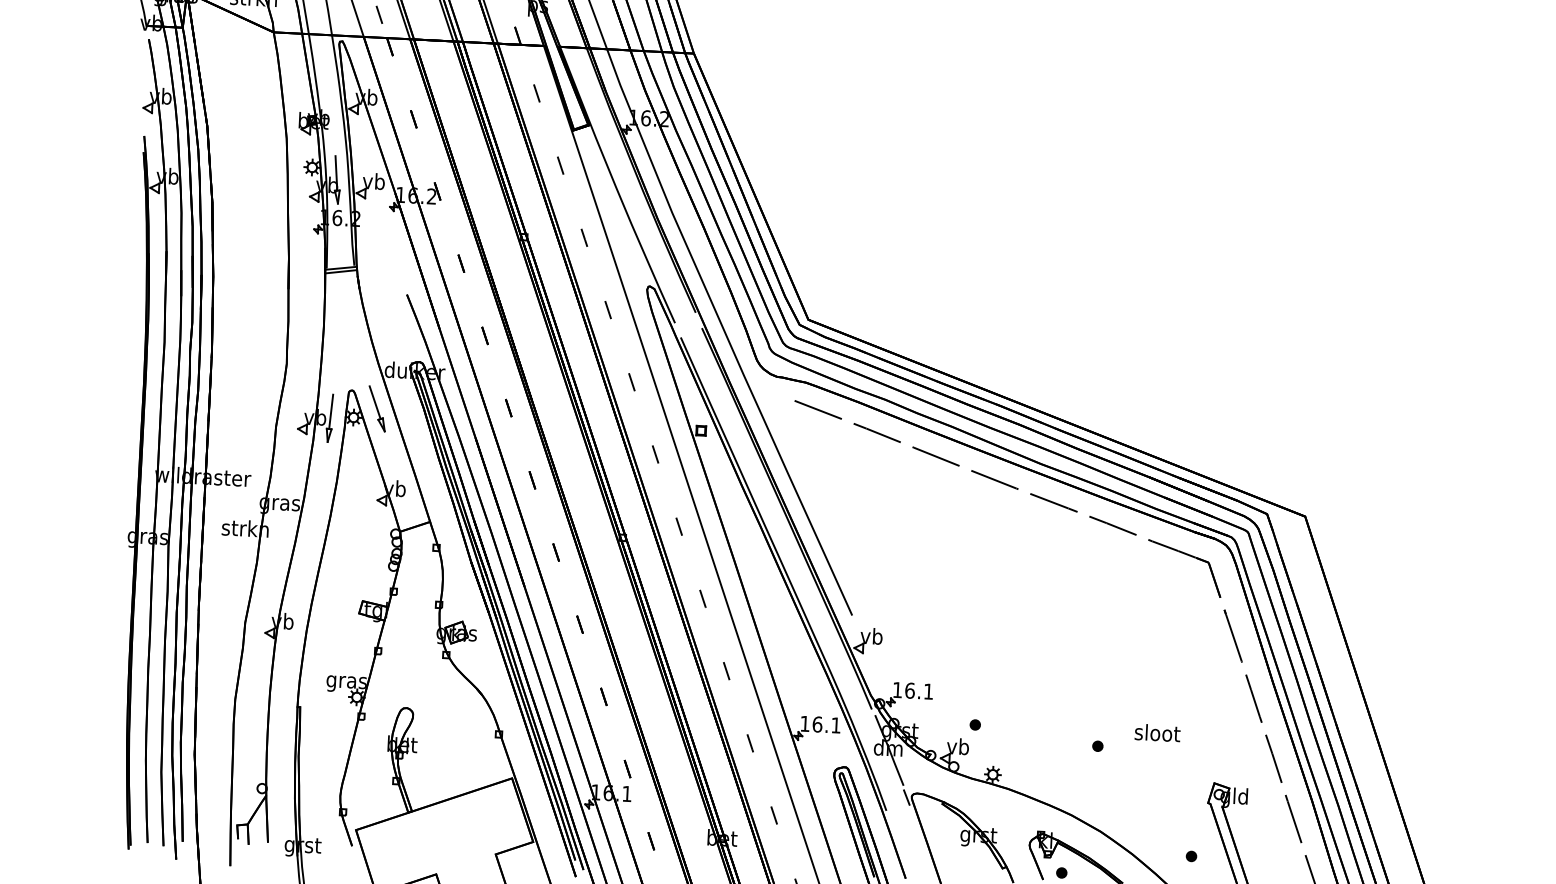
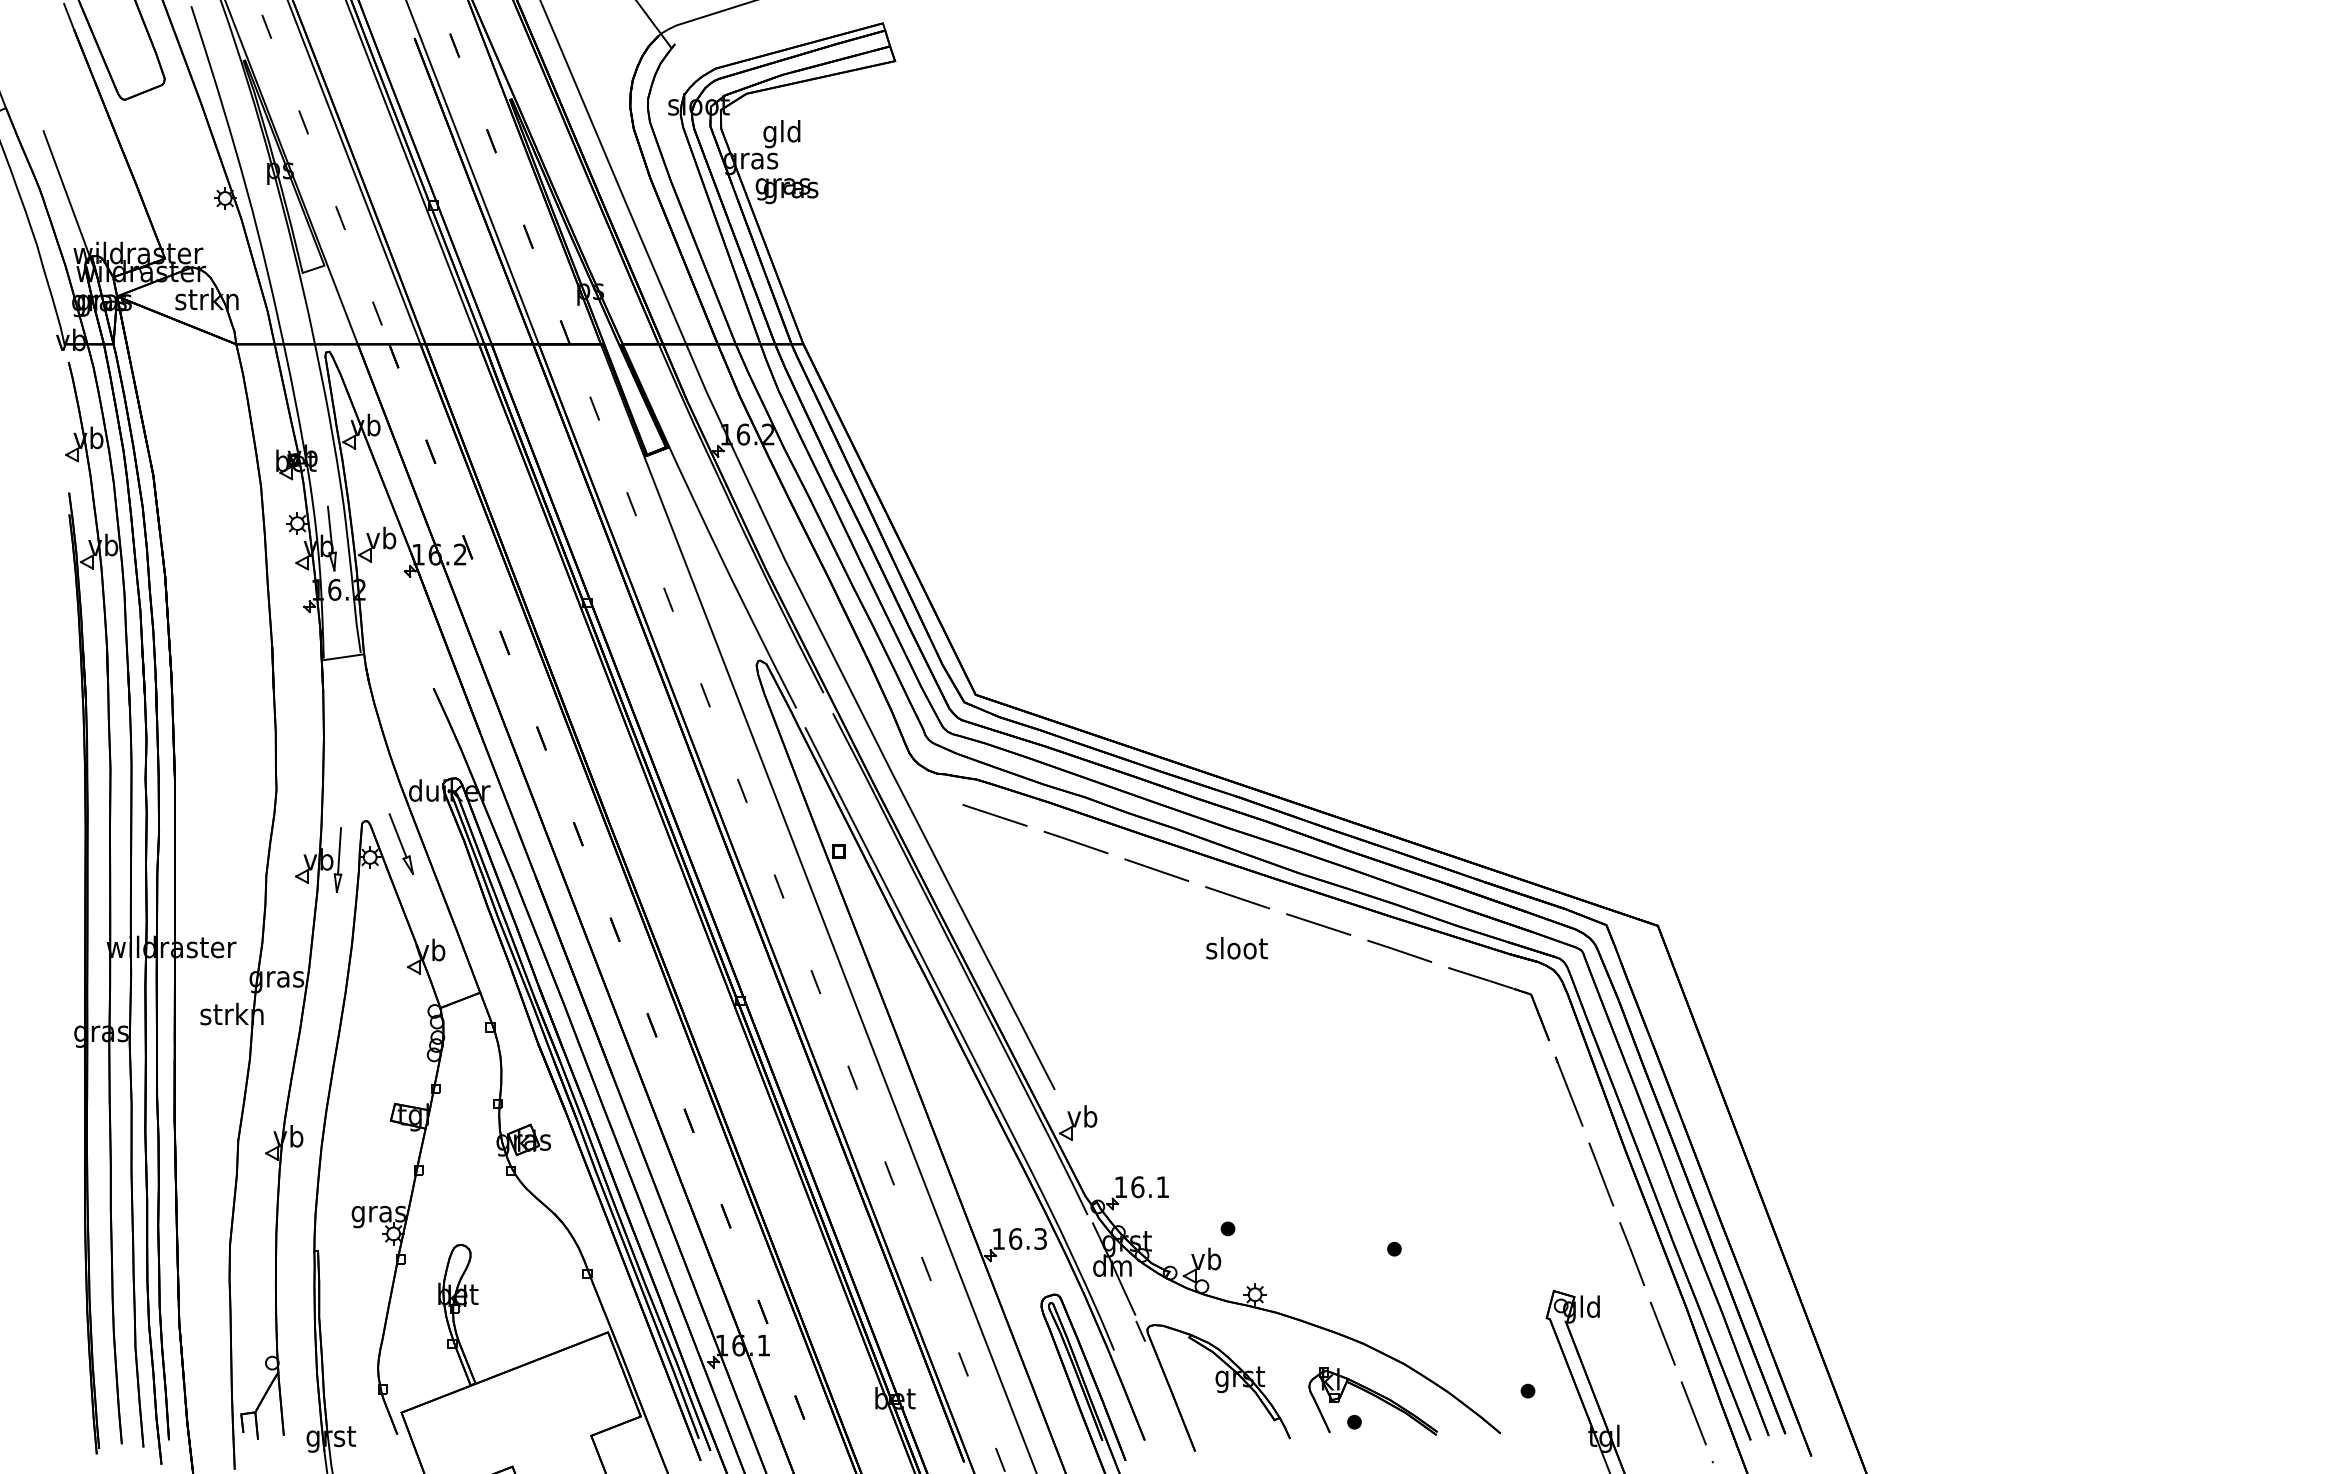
line: (341, 271) -> (343, 661), removed
text: (835, 725) -> (1040, 1239), 16.1 -> 16.3
text: (1157, 733) -> (1236, 948), moved

